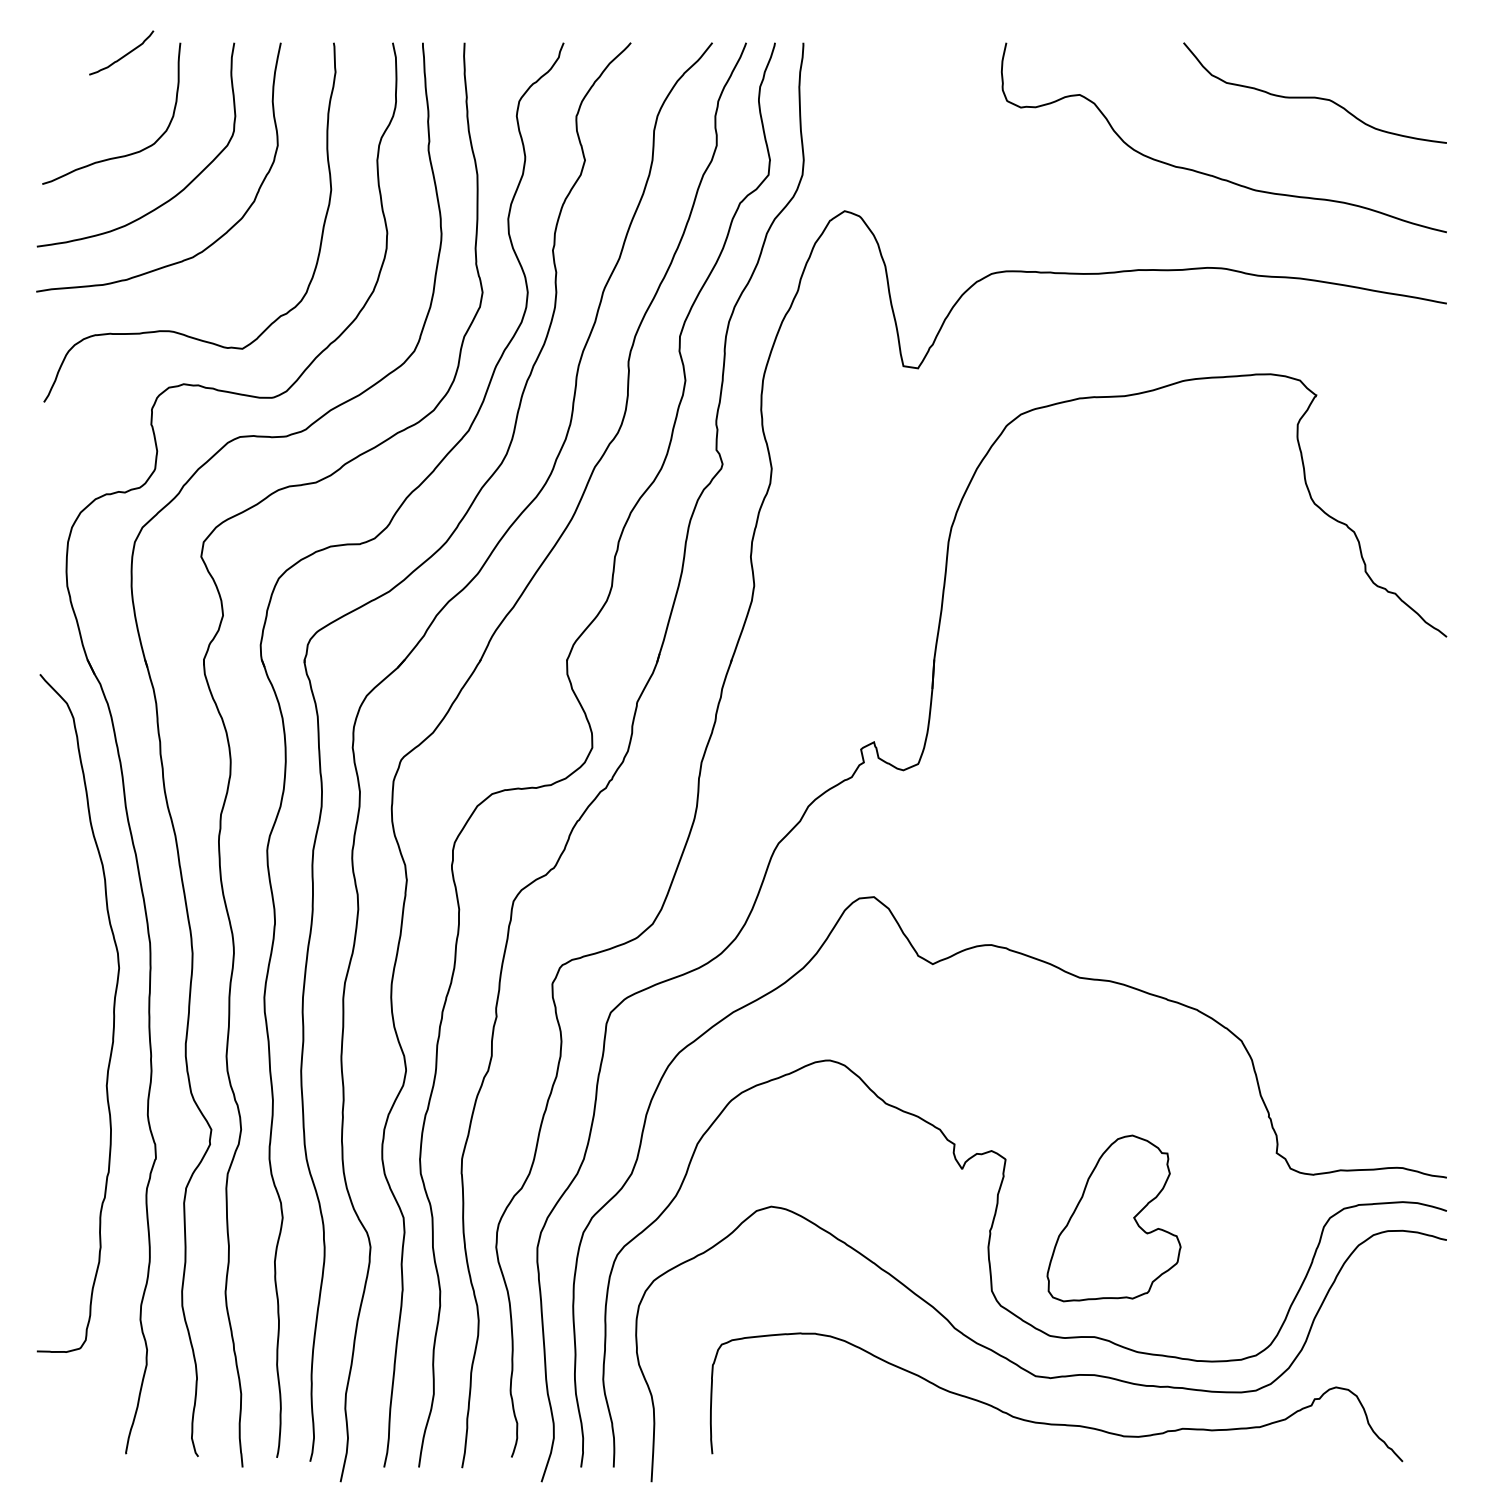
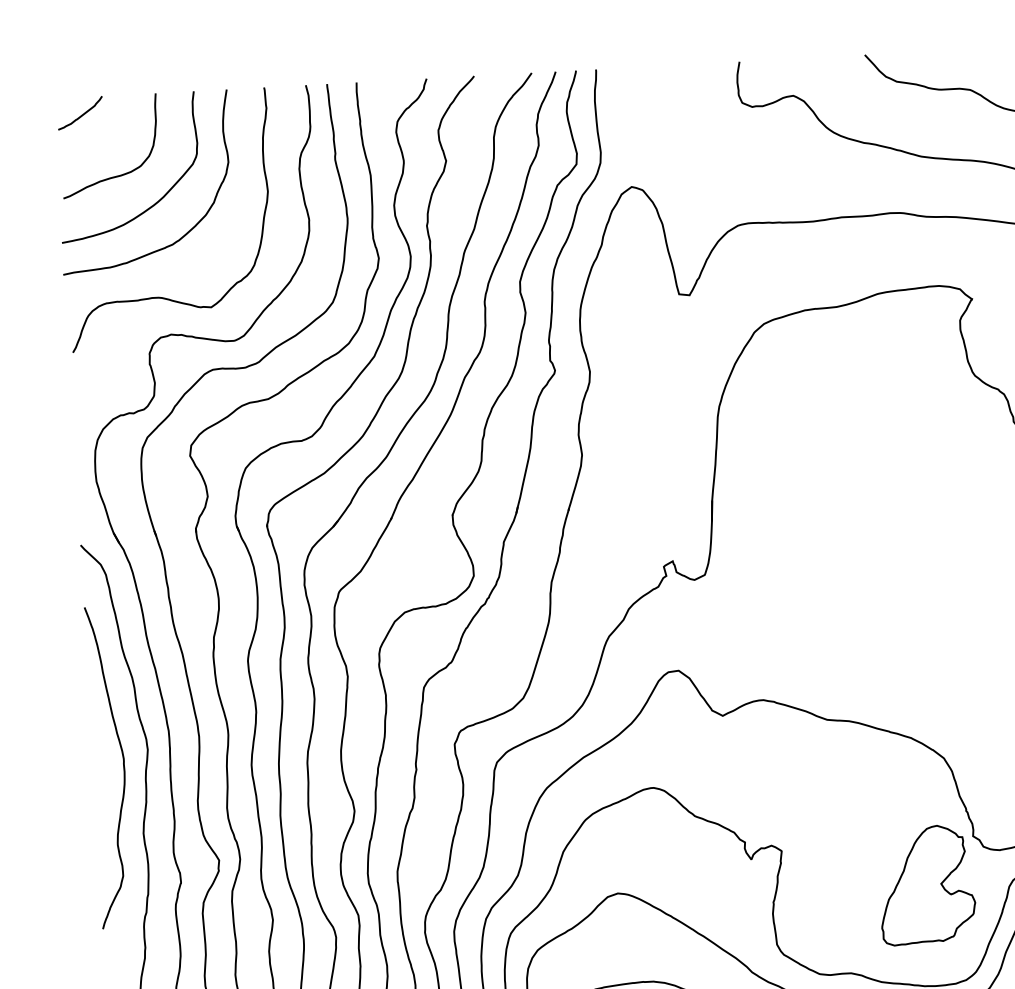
curve: (123, 55) -> (81, 114), moved
curve: (83, 989) -> (123, 766), added
part: (1113, 1218) -> (926, 885), moved

